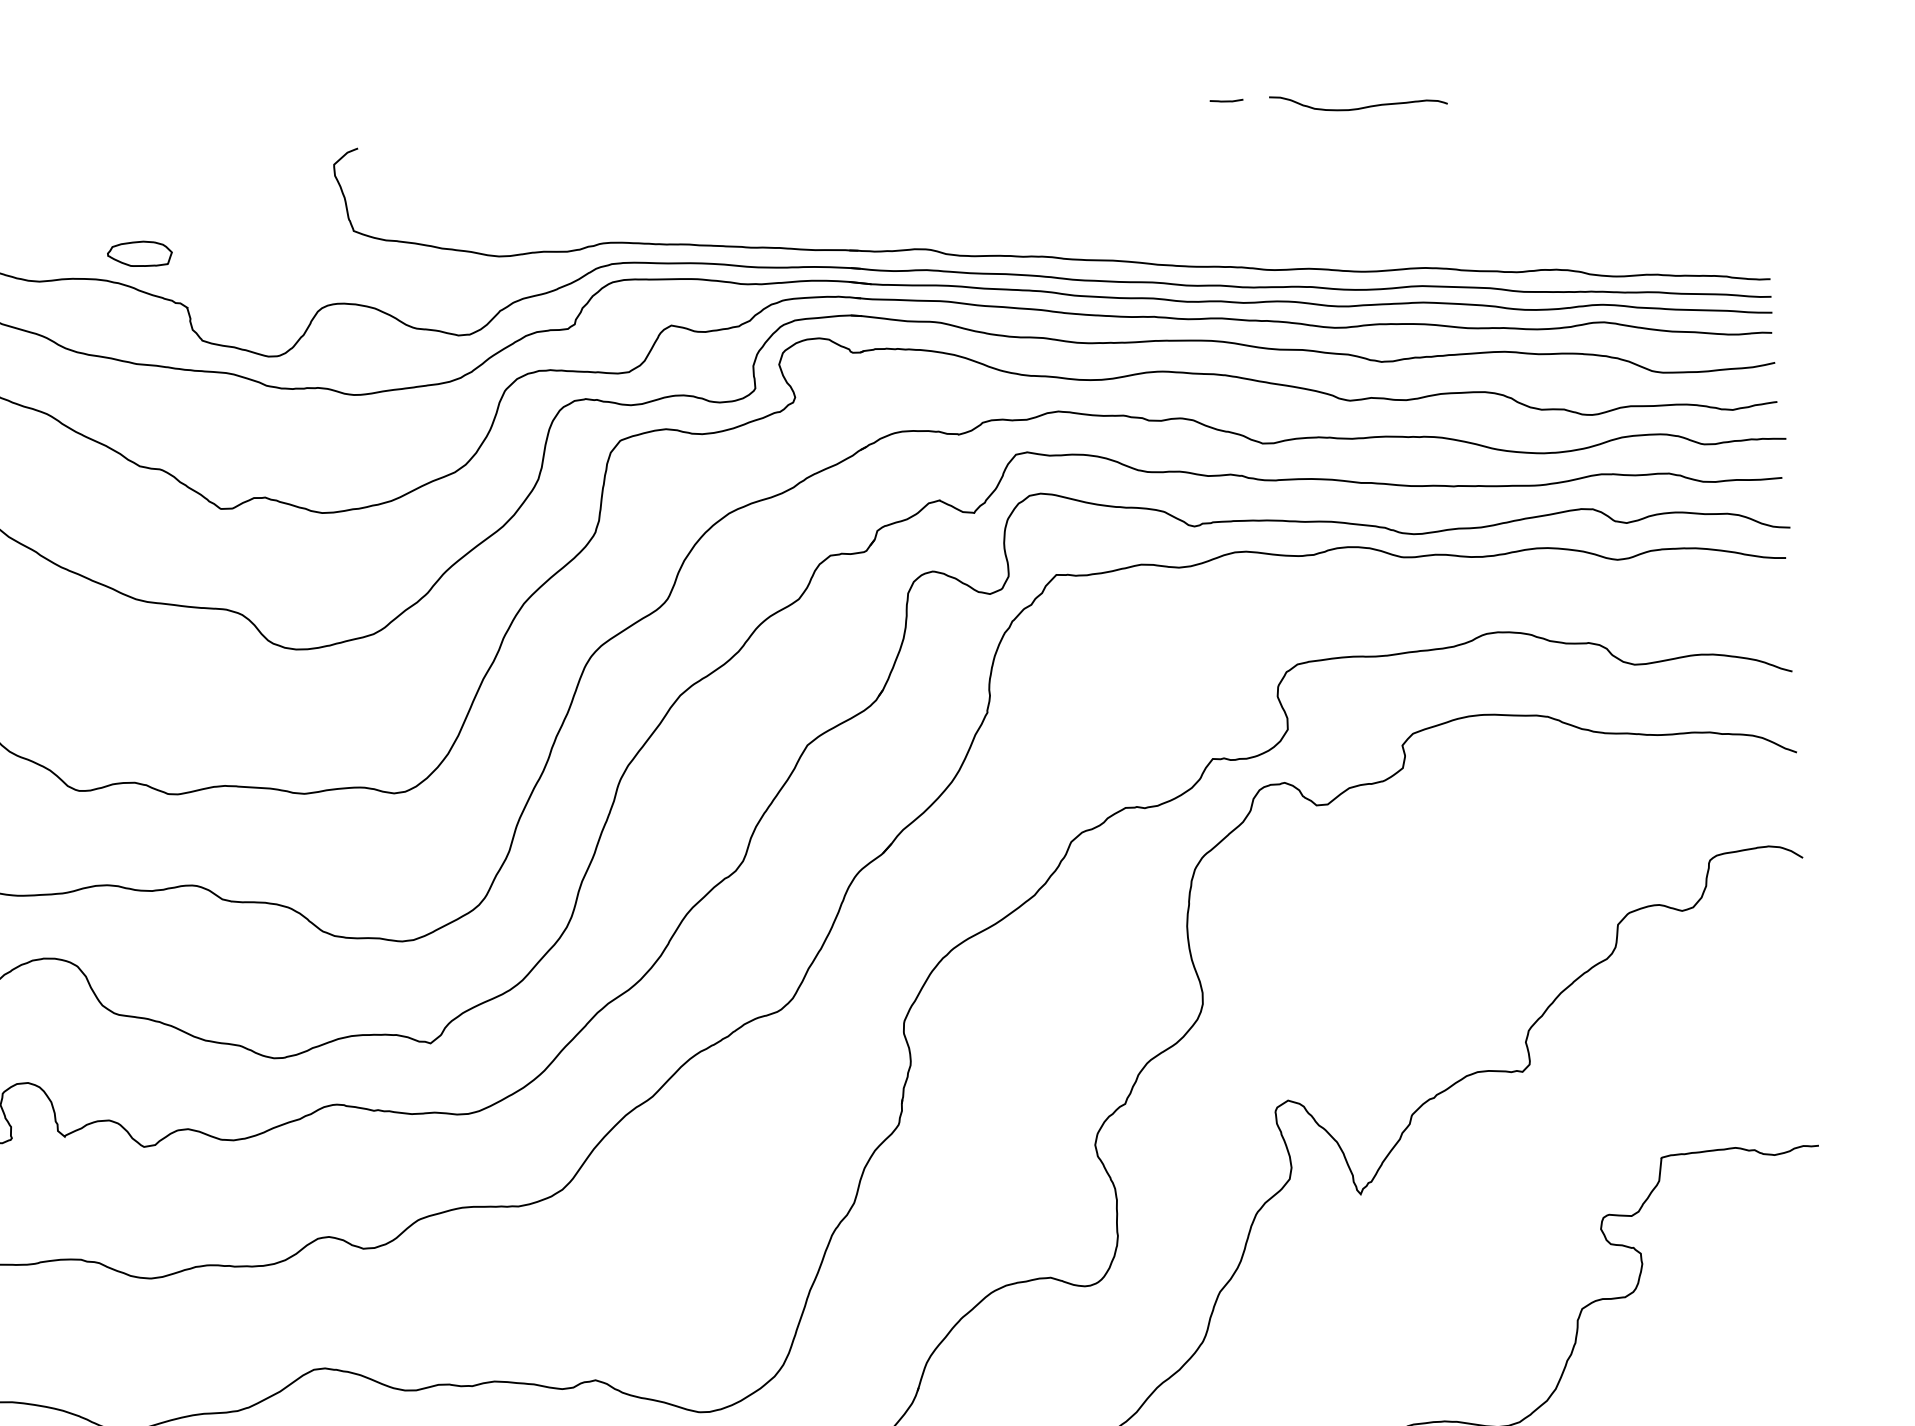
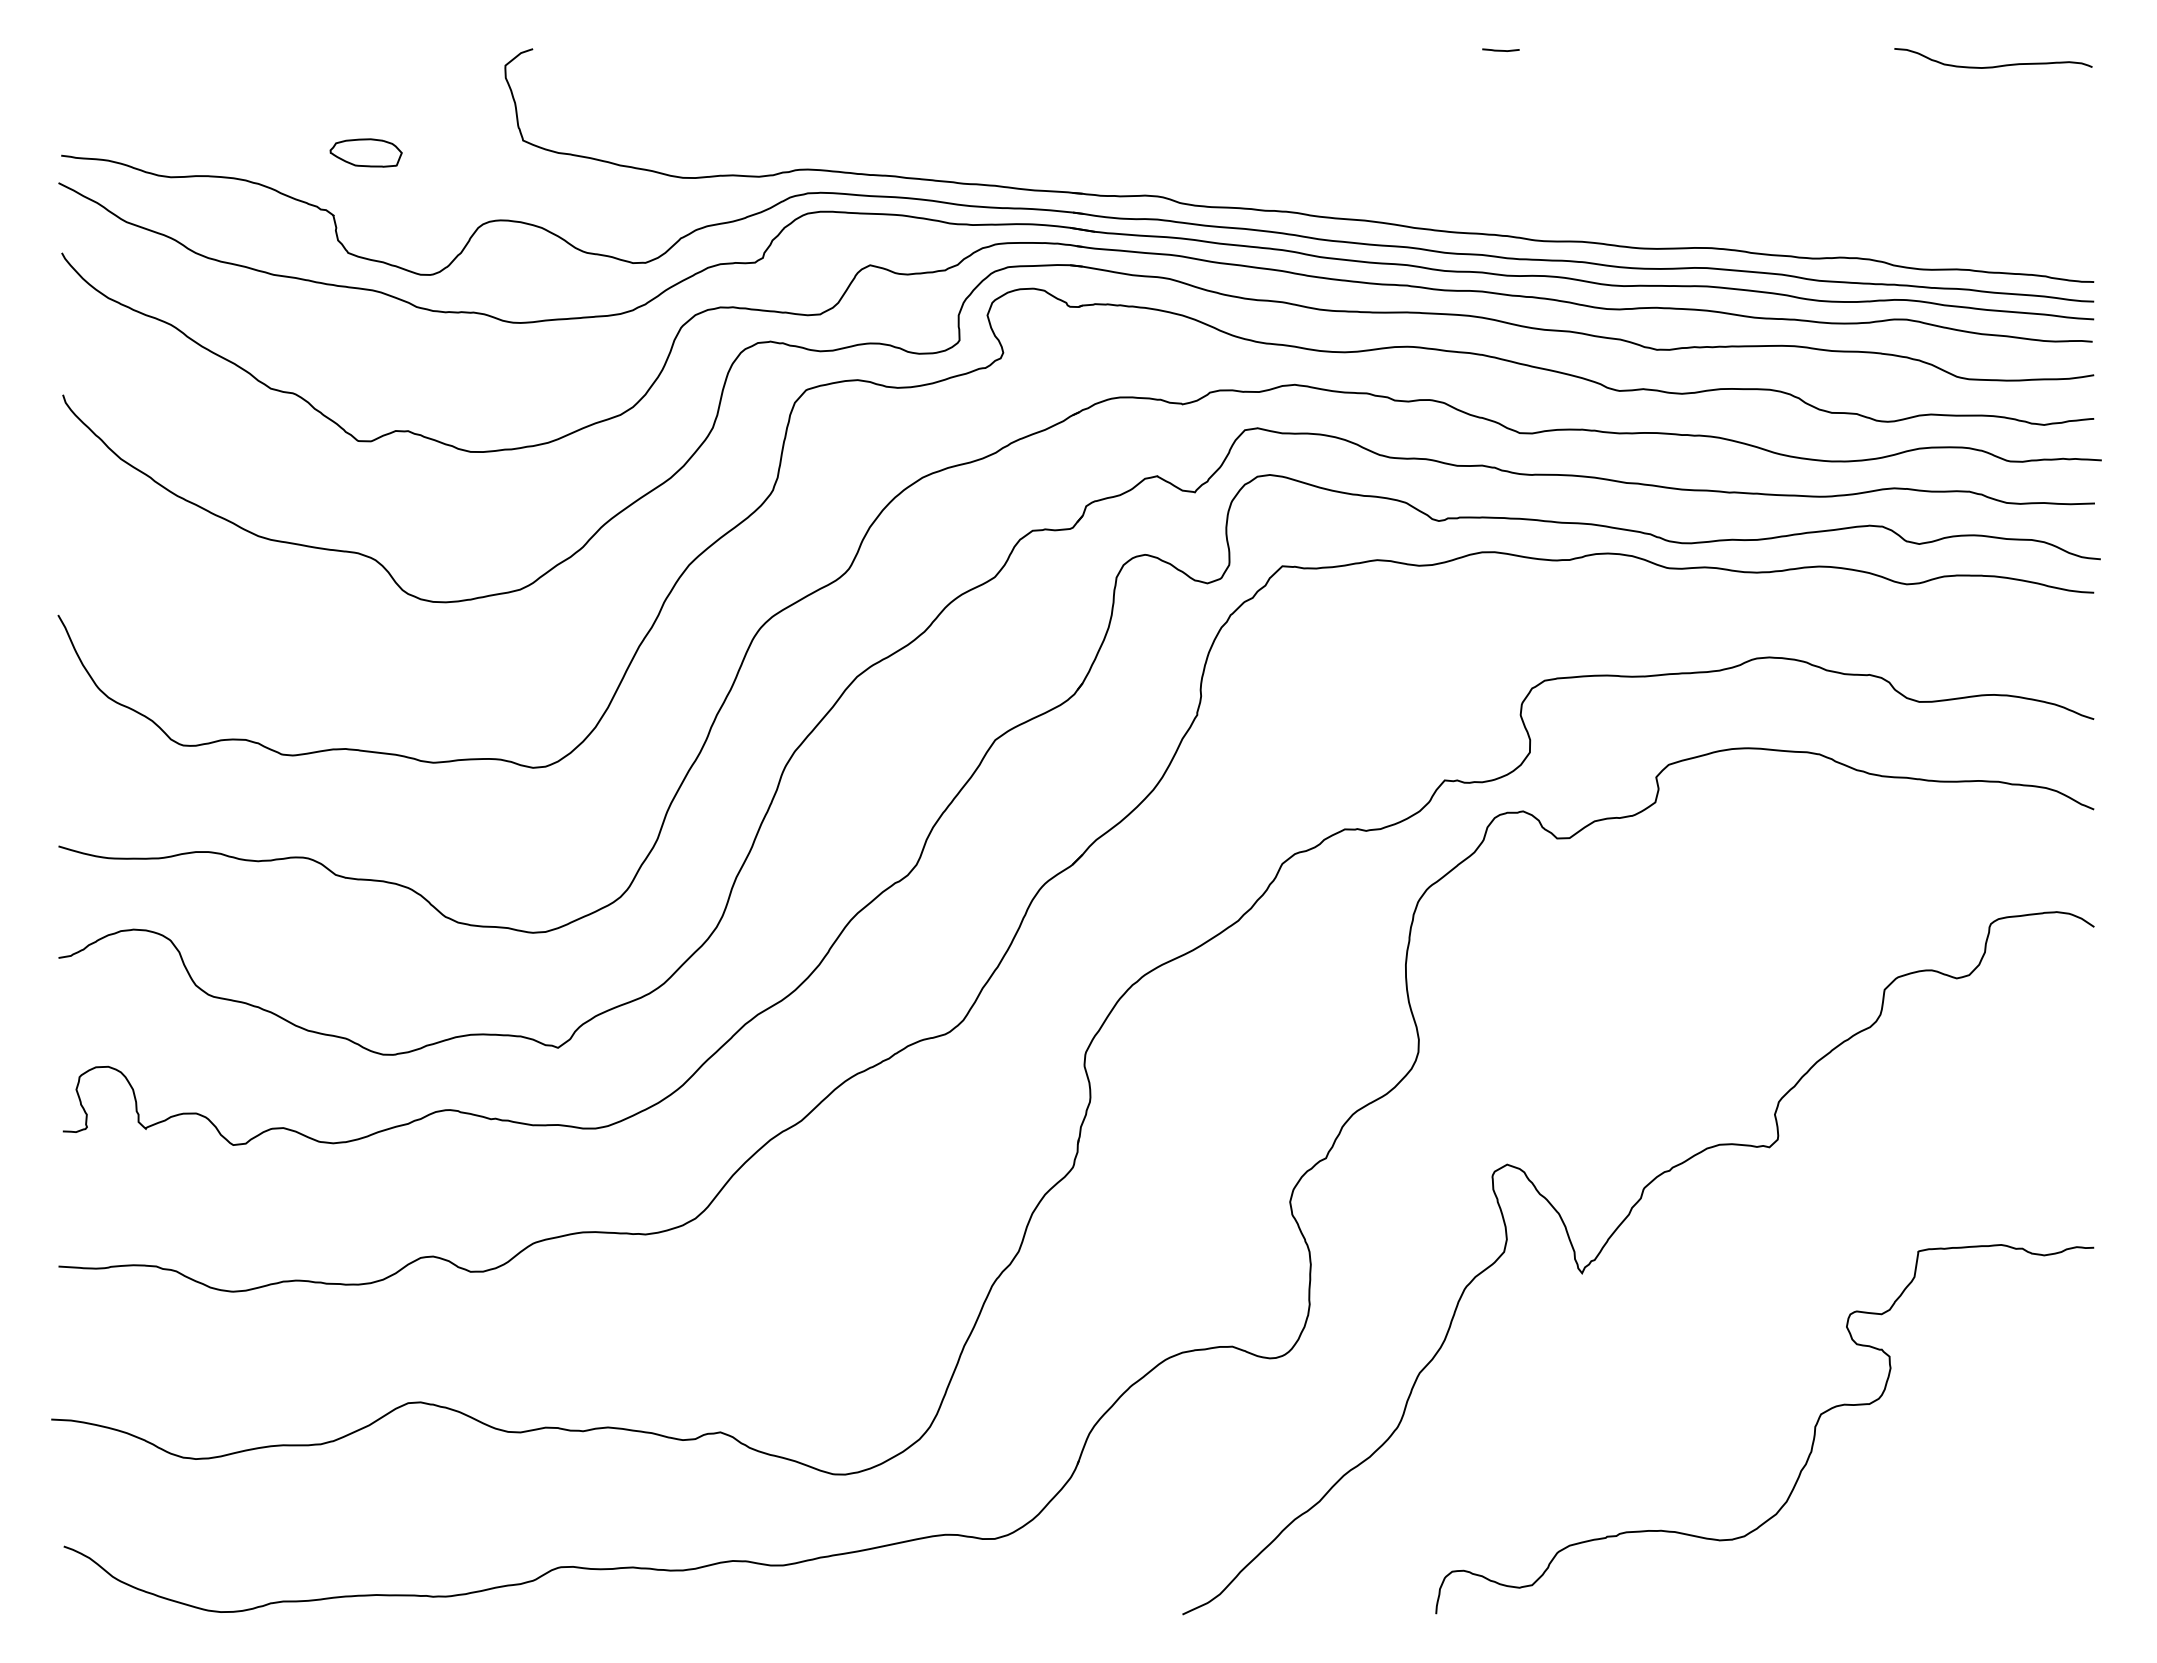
curve: (1361, 107) -> (1996, 65), moved
part: (139, 253) -> (365, 152), moved

